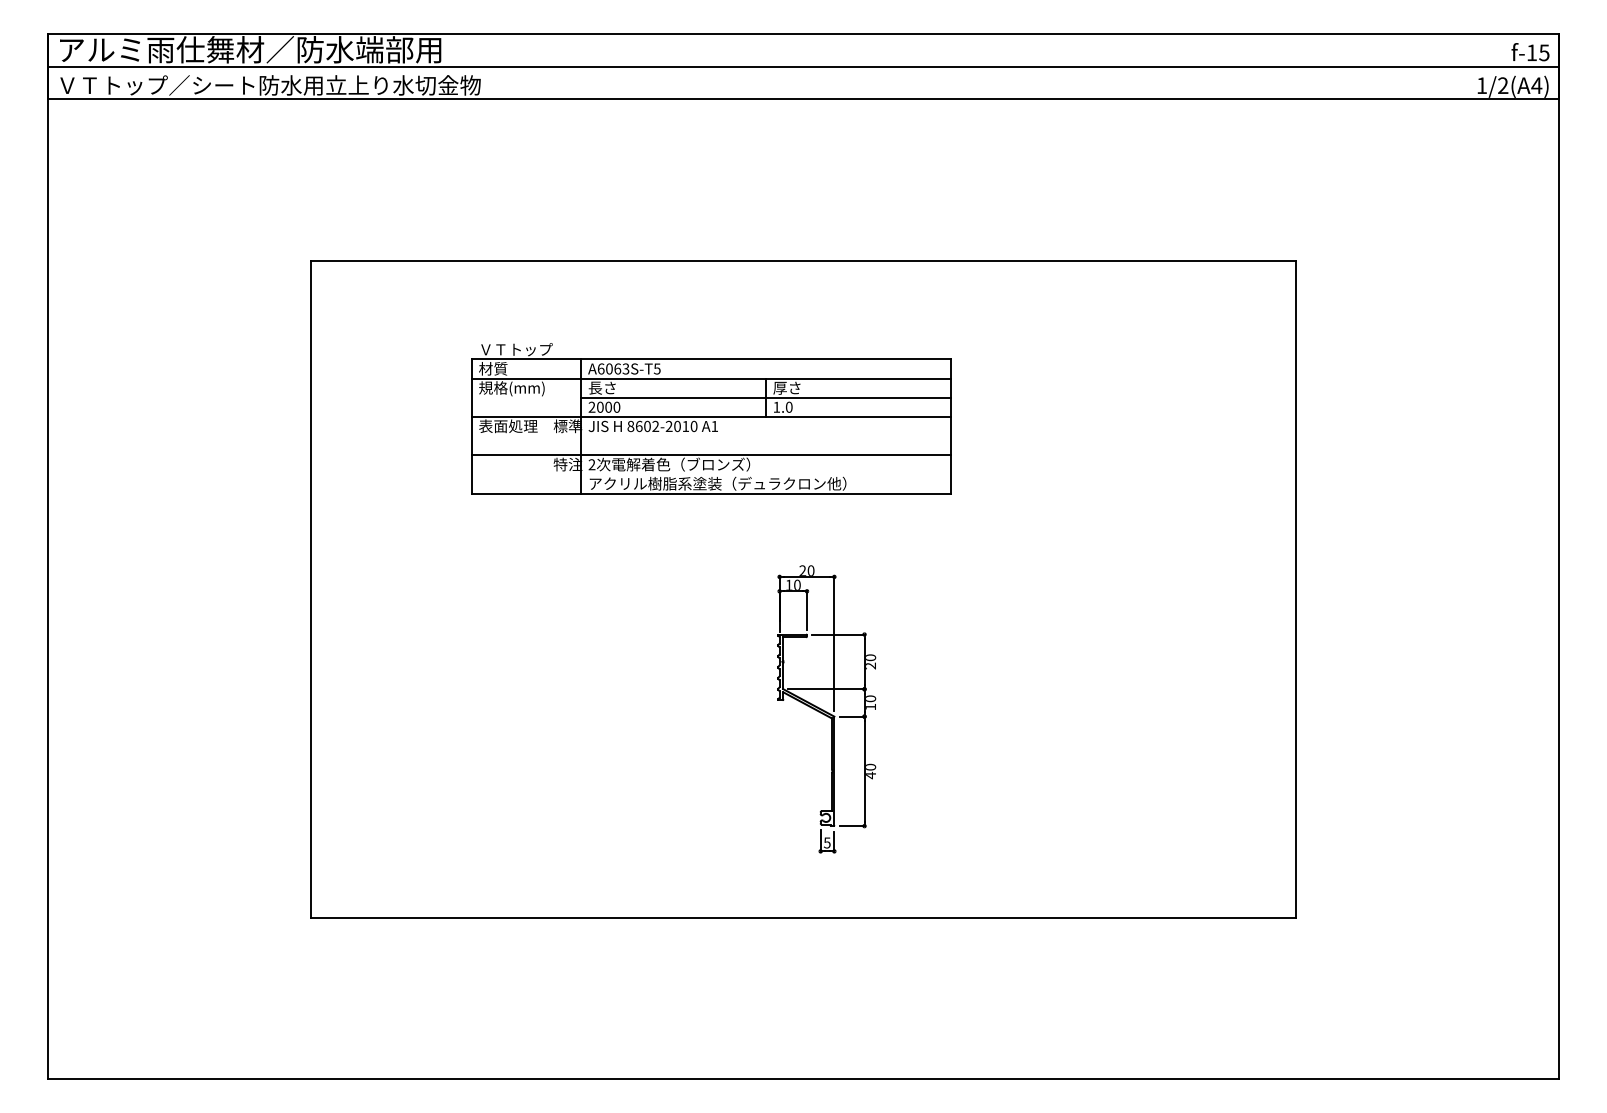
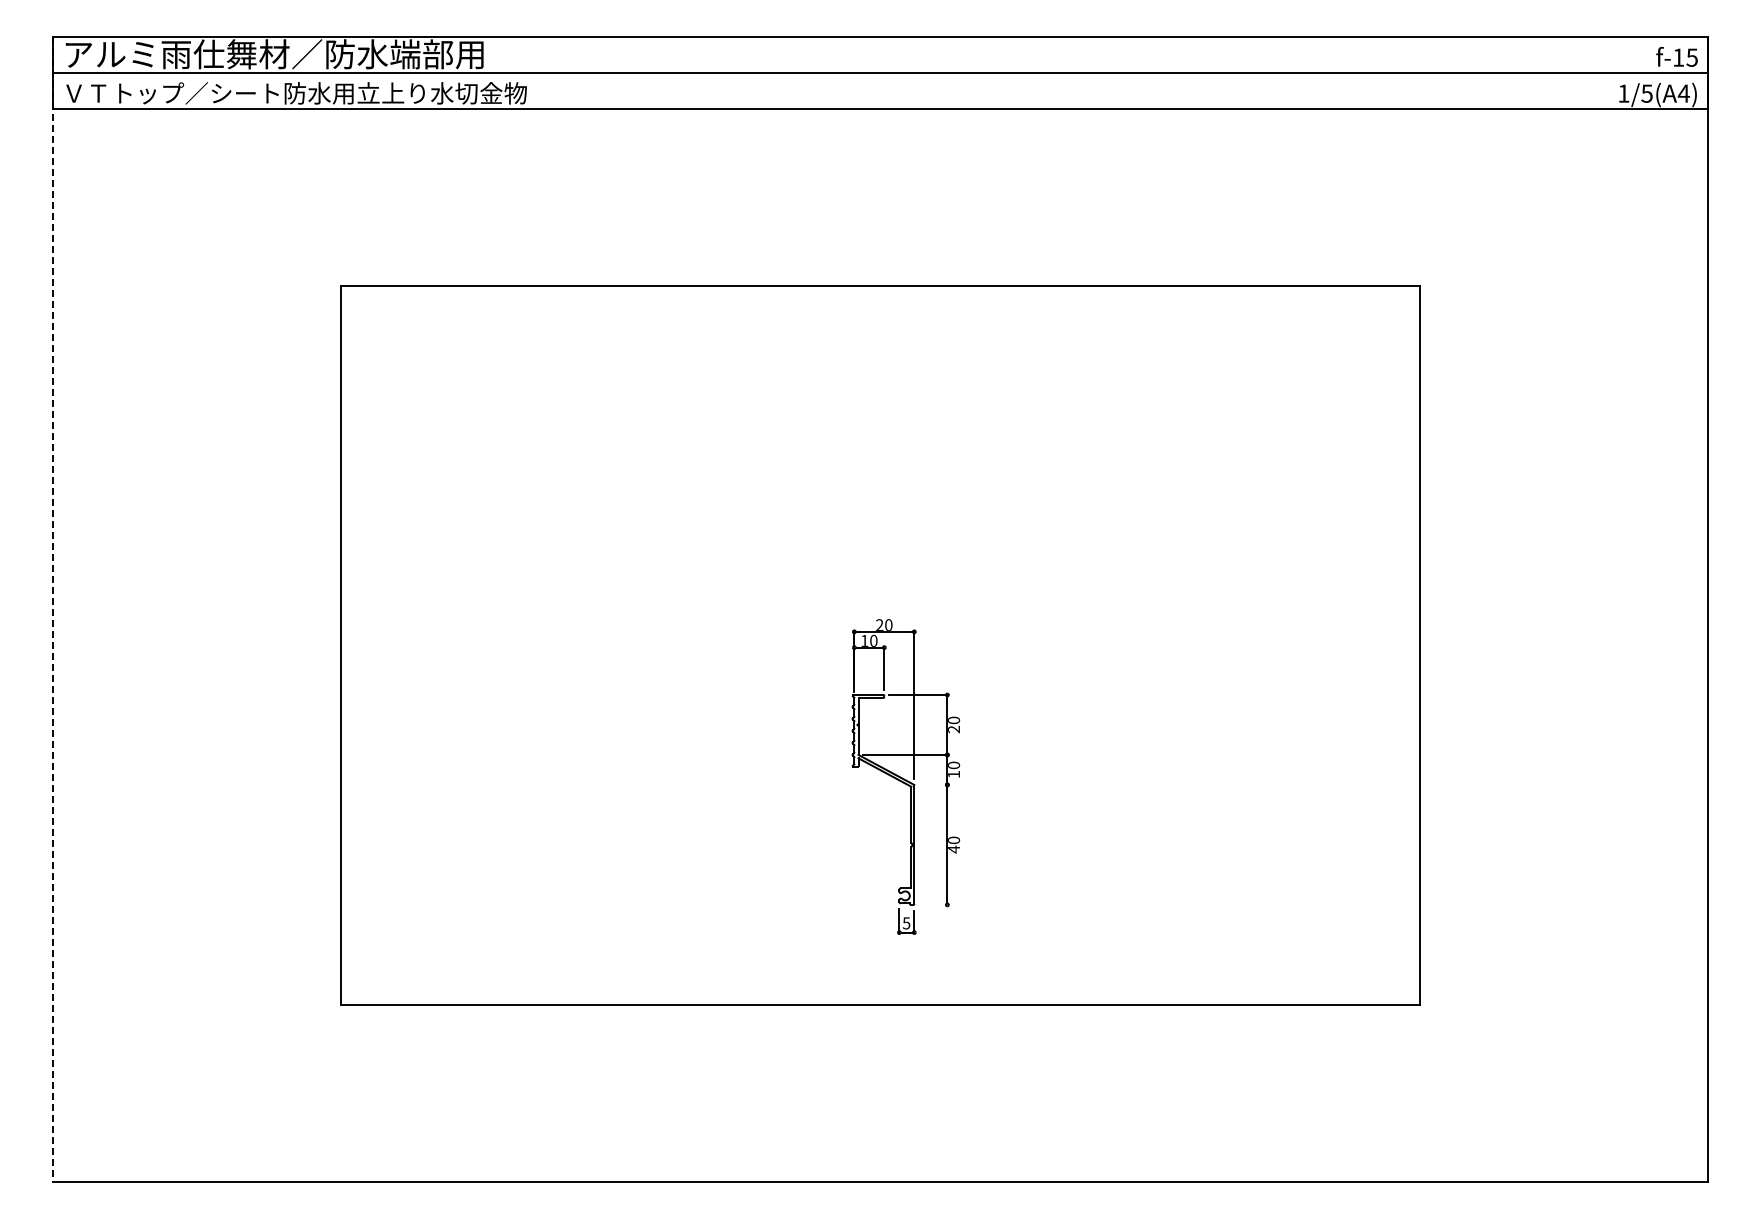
text: (1502, 85) -> (1646, 93), 1/2(A4) -> 1/5(A4)
part: (711, 418) -> (779, 458), removed
line: (47, 556) -> (52, 609), solid -> dashed
line: (851, 716) -> (933, 784), removed
line: (851, 825) -> (933, 904), removed

